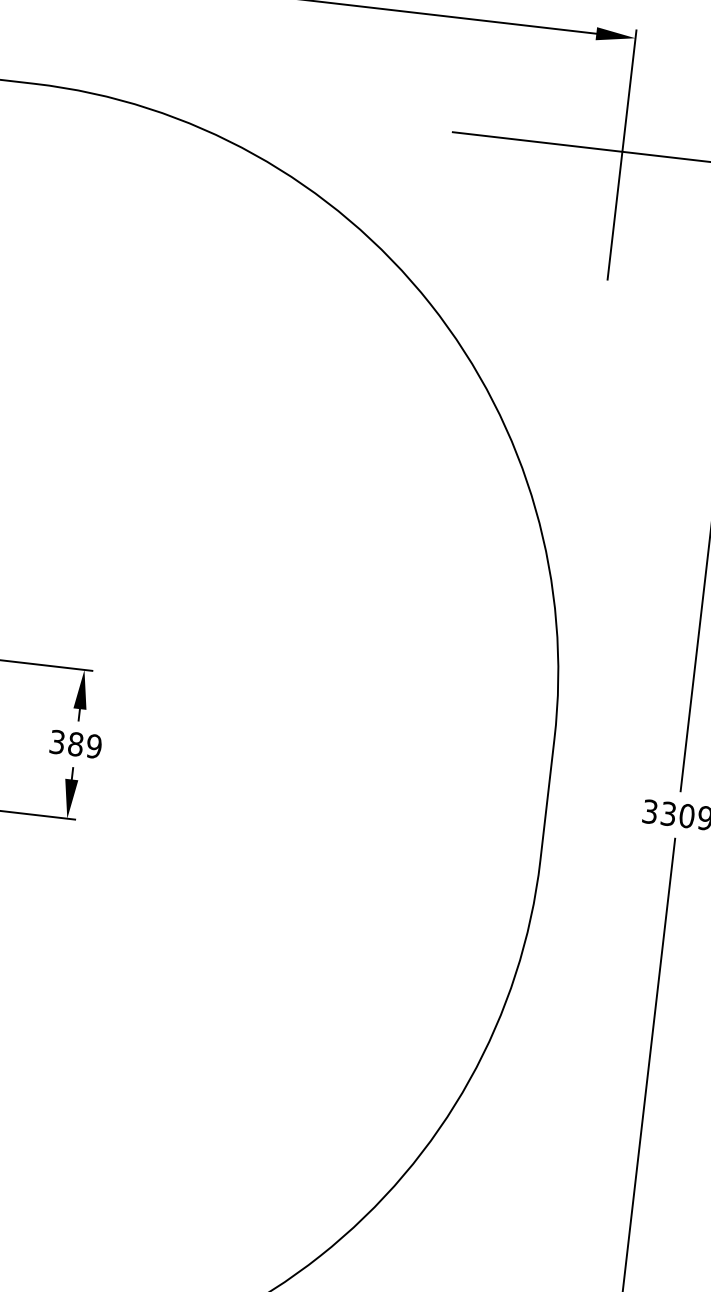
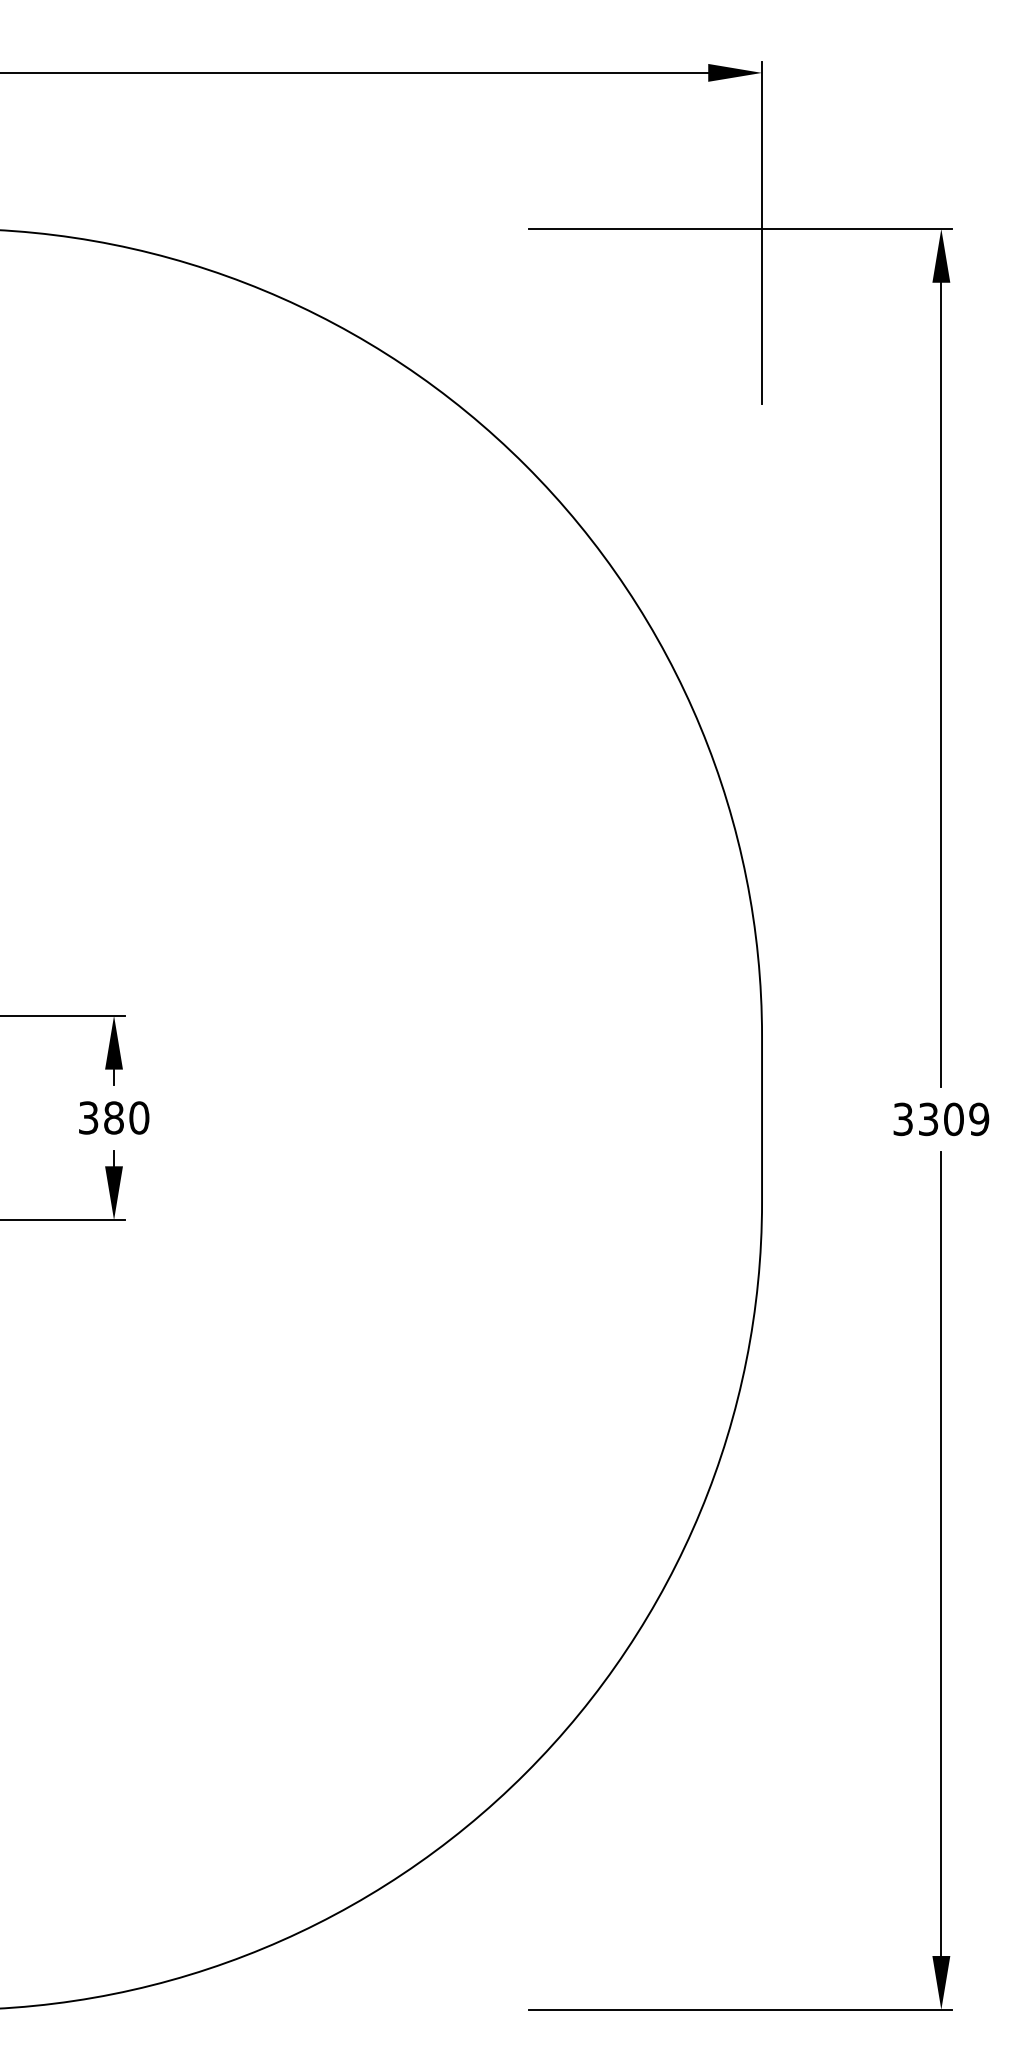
text: (94, 746) -> (139, 1117), 389 -> 380

